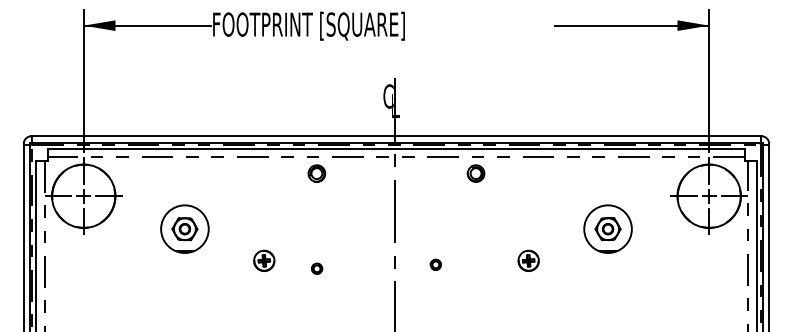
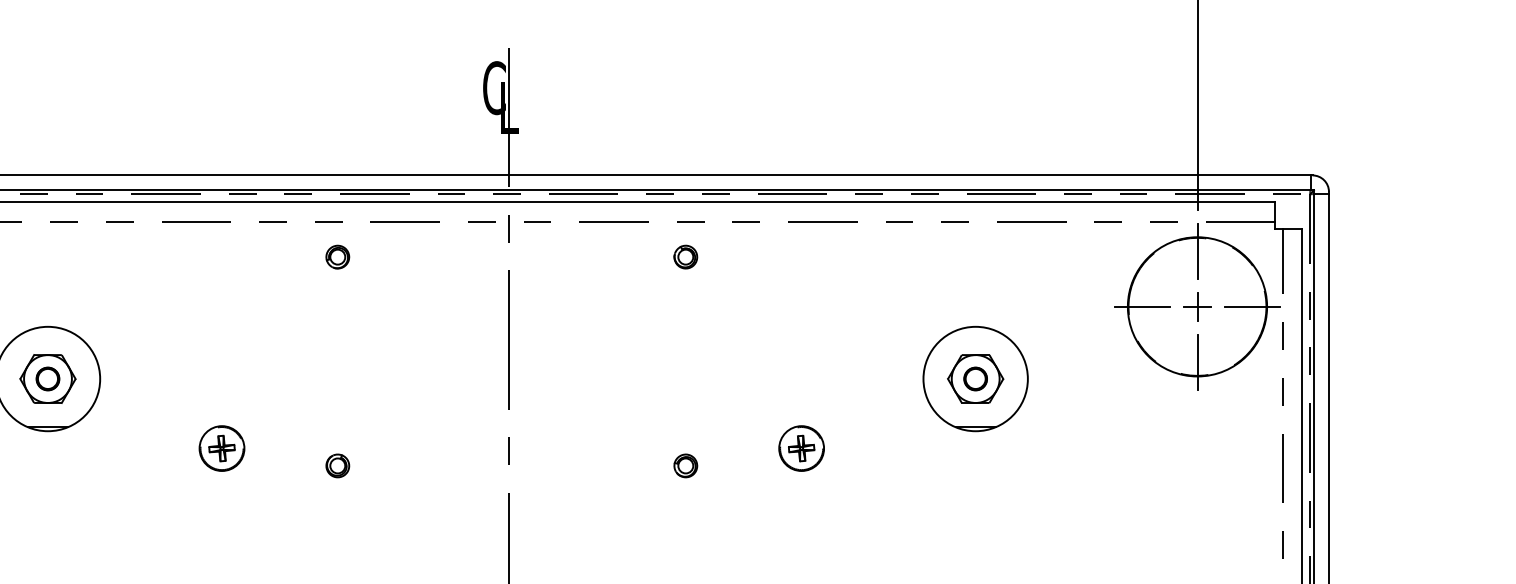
part: (317, 173) -> (338, 256), size x0.62
part: (475, 173) -> (685, 256), size x0.62
part: (435, 264) -> (685, 465), moved

